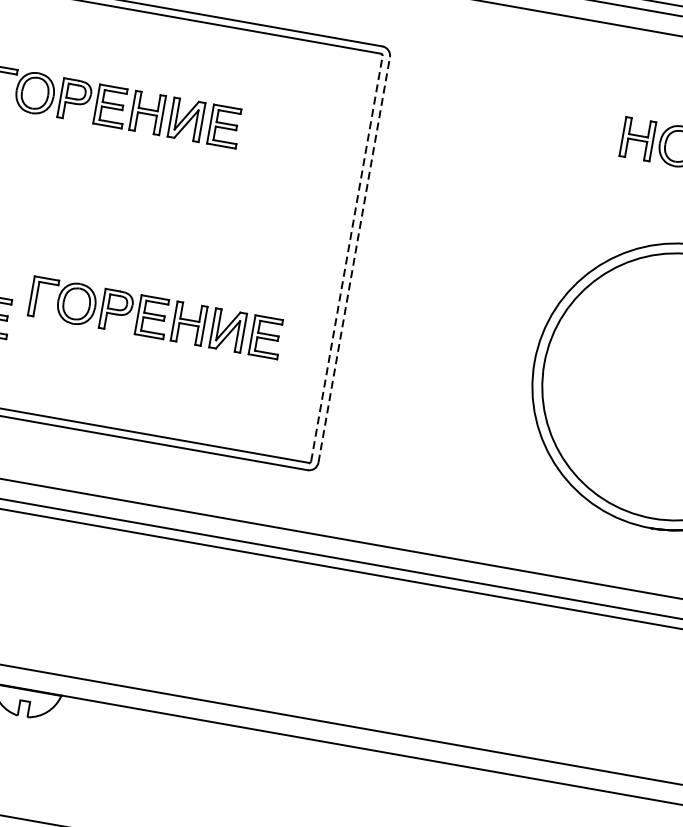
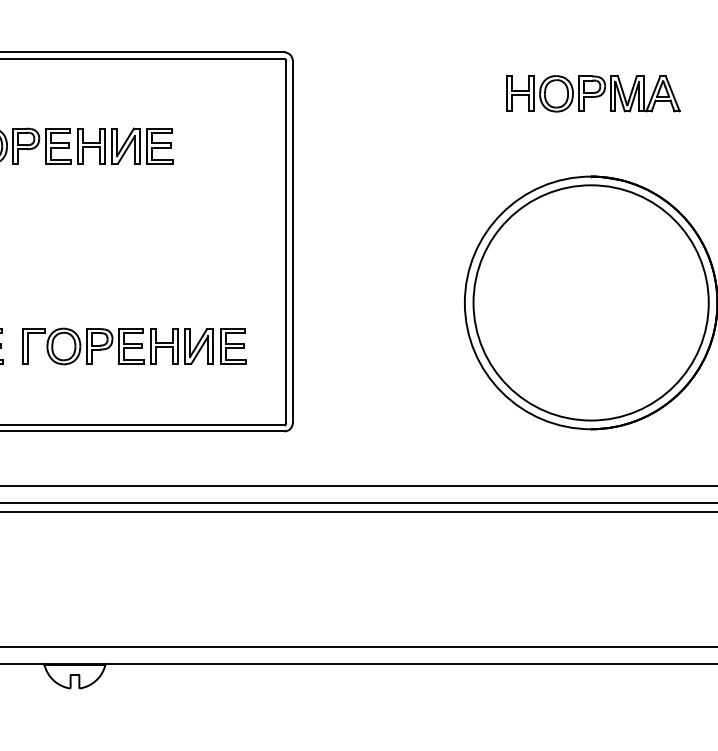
line: (347, 258) -> (286, 241), dashed -> solid
line: (354, 259) -> (292, 241), dashed -> solid
part: (155, 317) -> (134, 346), moved

